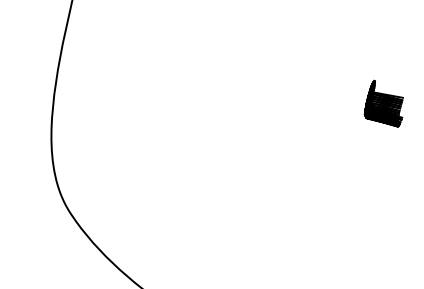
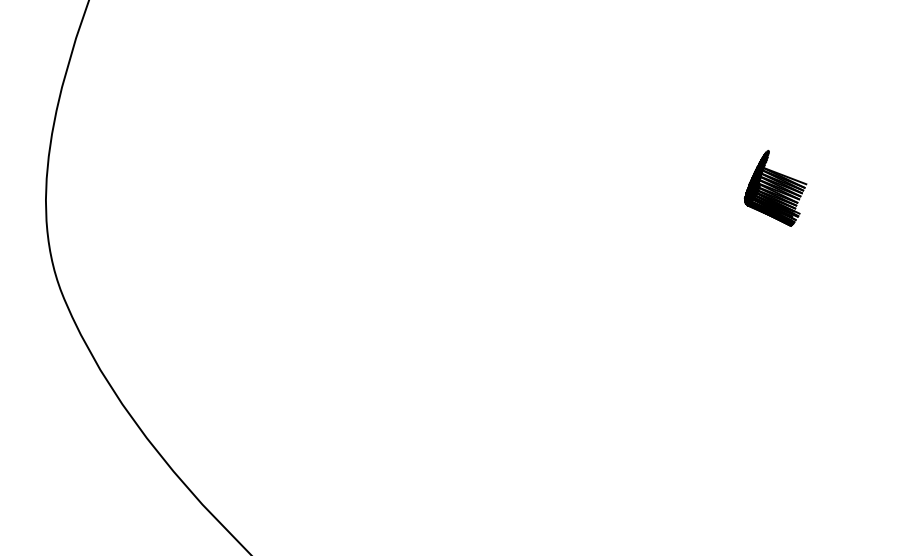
part: (383, 103) -> (775, 187), size x0.7

